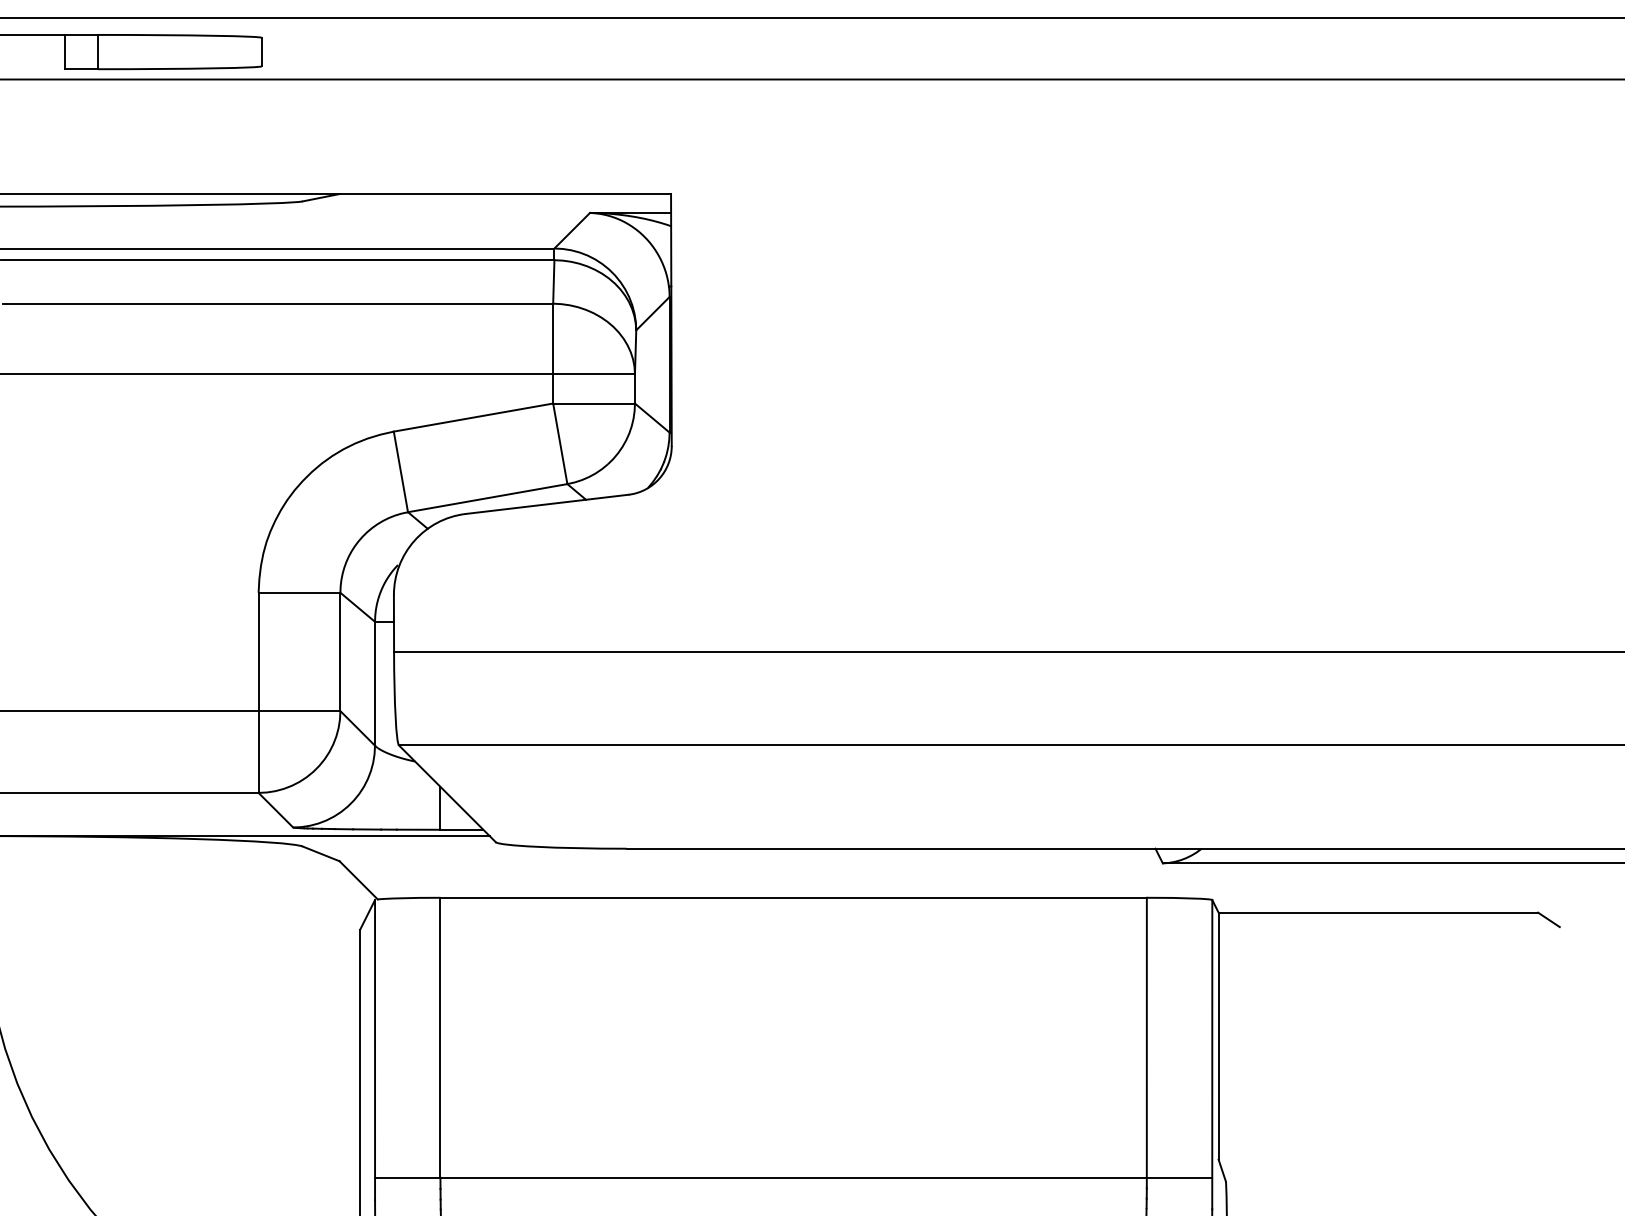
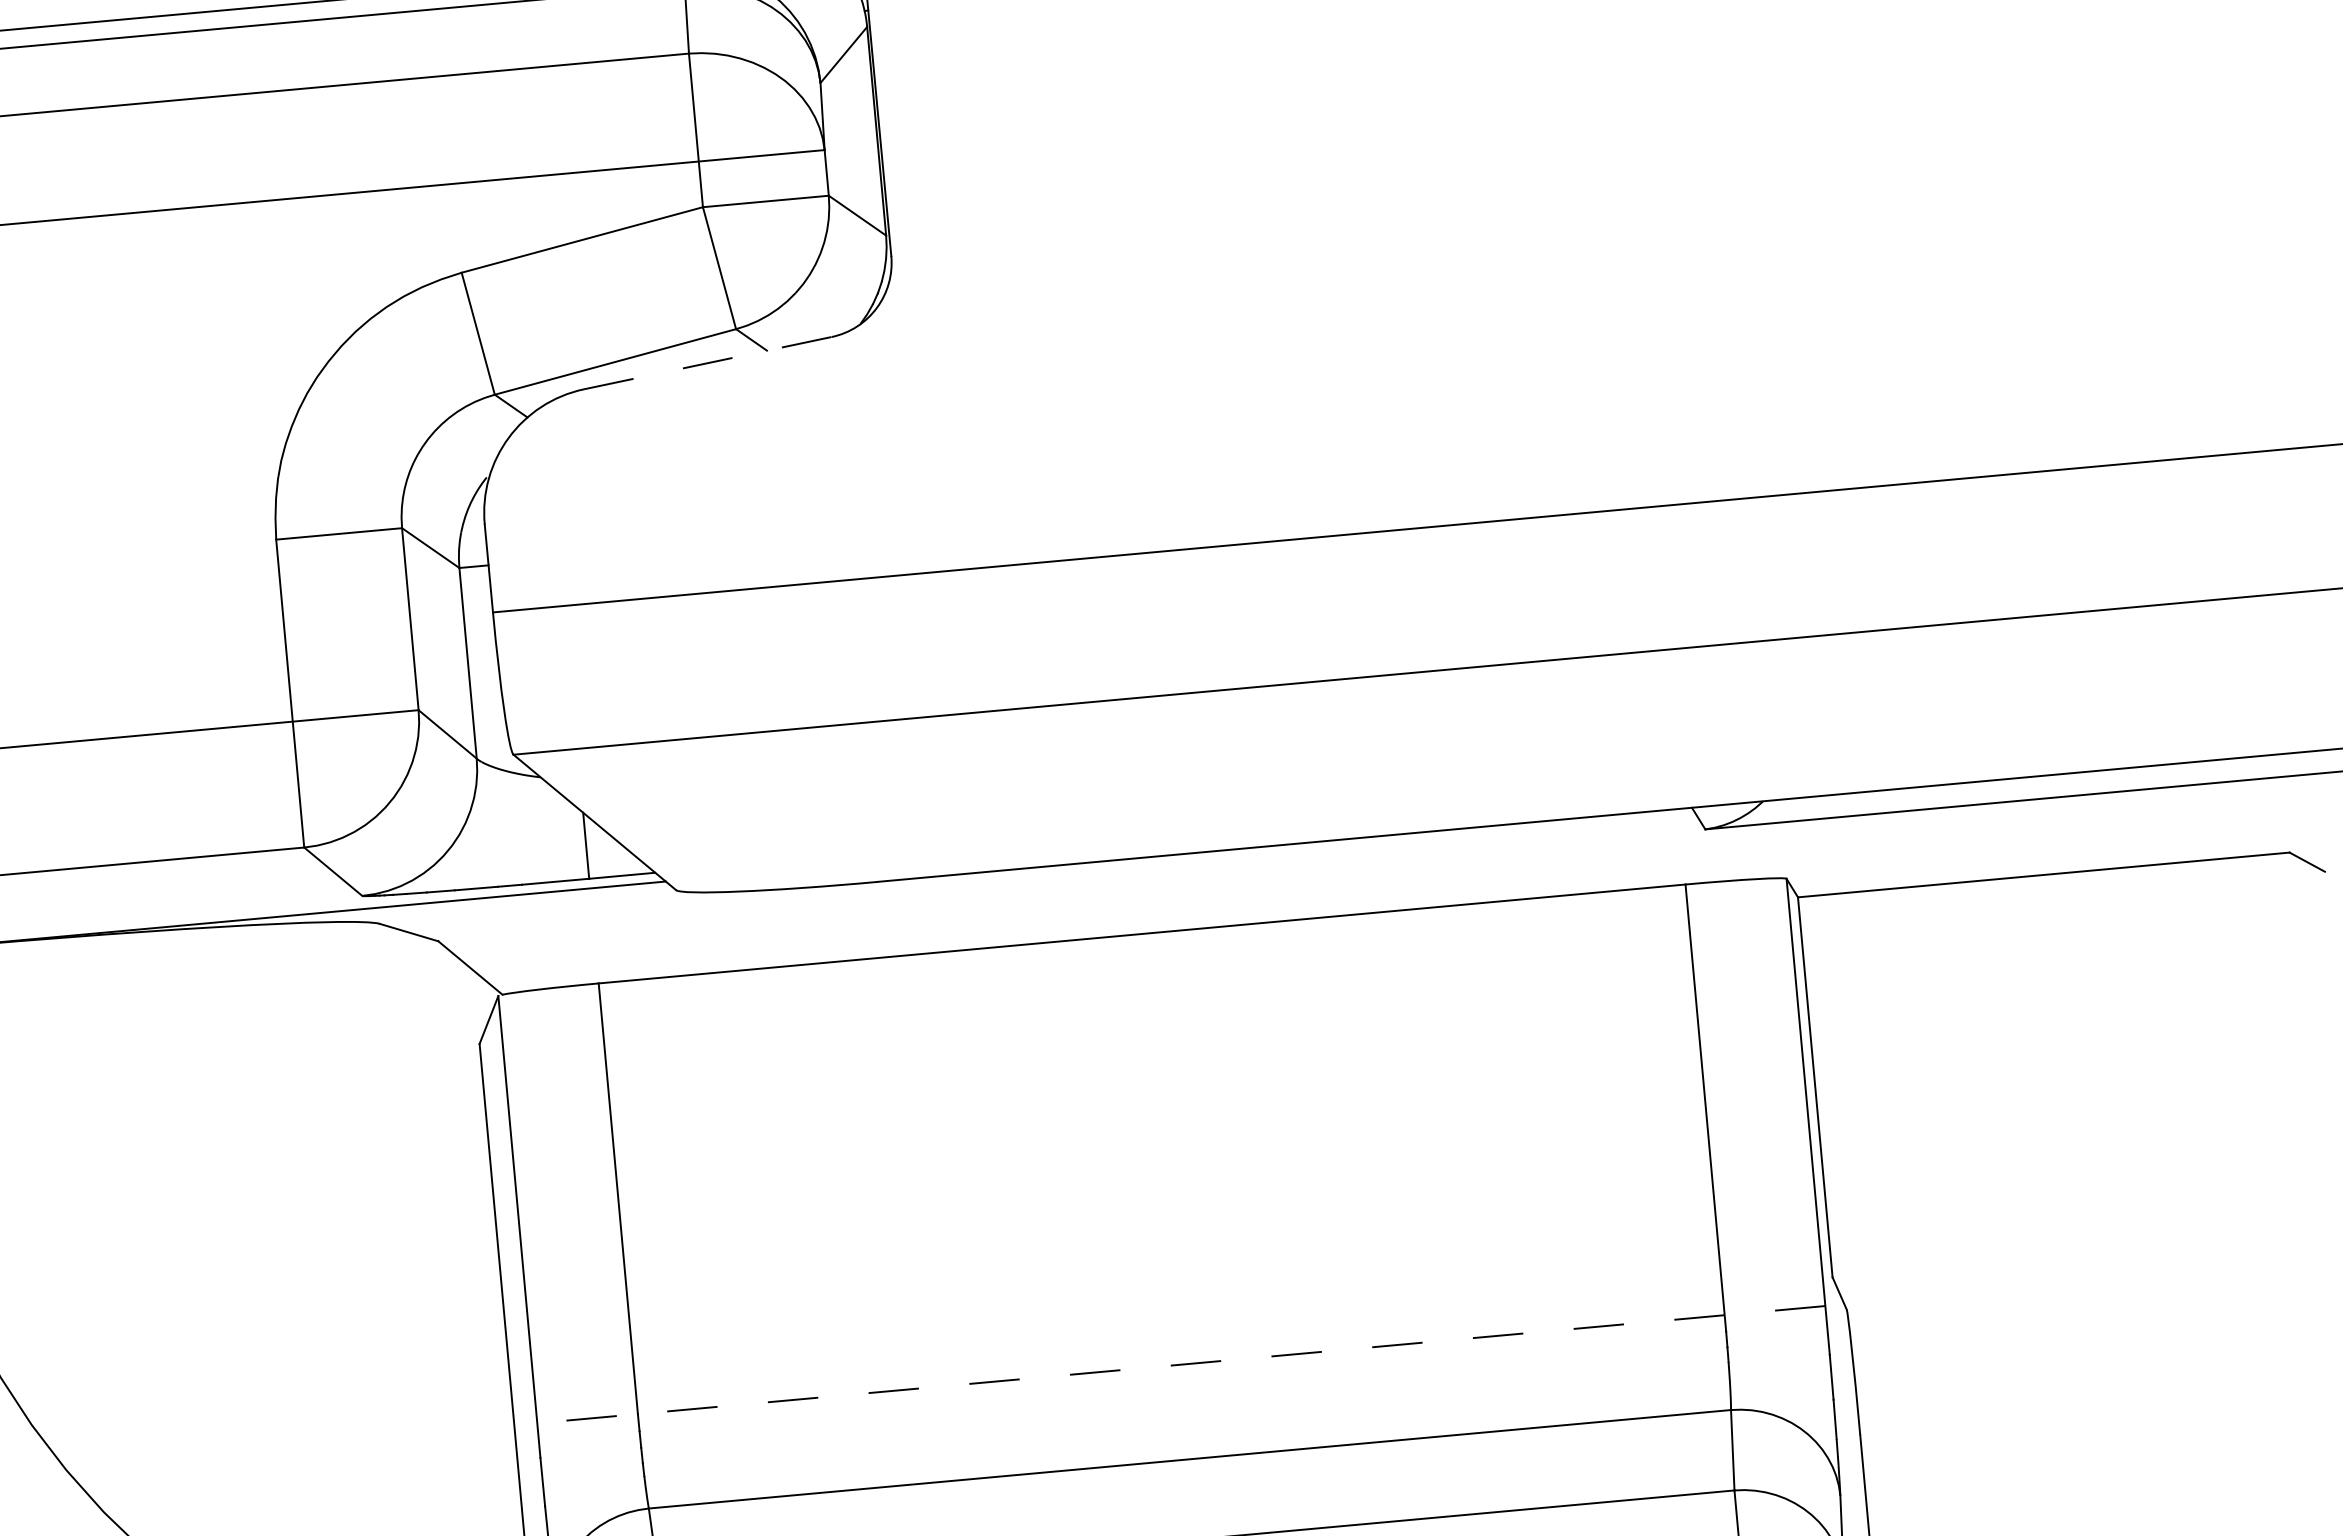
line: (547, 504) -> (708, 363), solid -> dashed
line: (793, 1177) -> (1181, 1364), solid -> dashed

